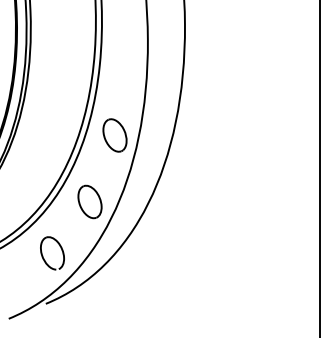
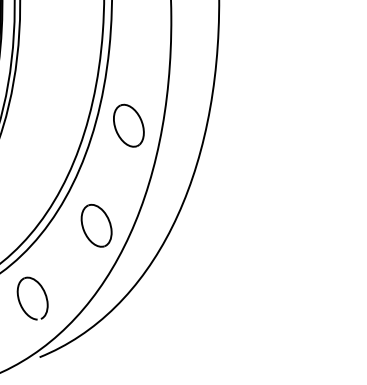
part: (114, 135) -> (128, 125), moved
part: (43, 255) -> (21, 301), moved

